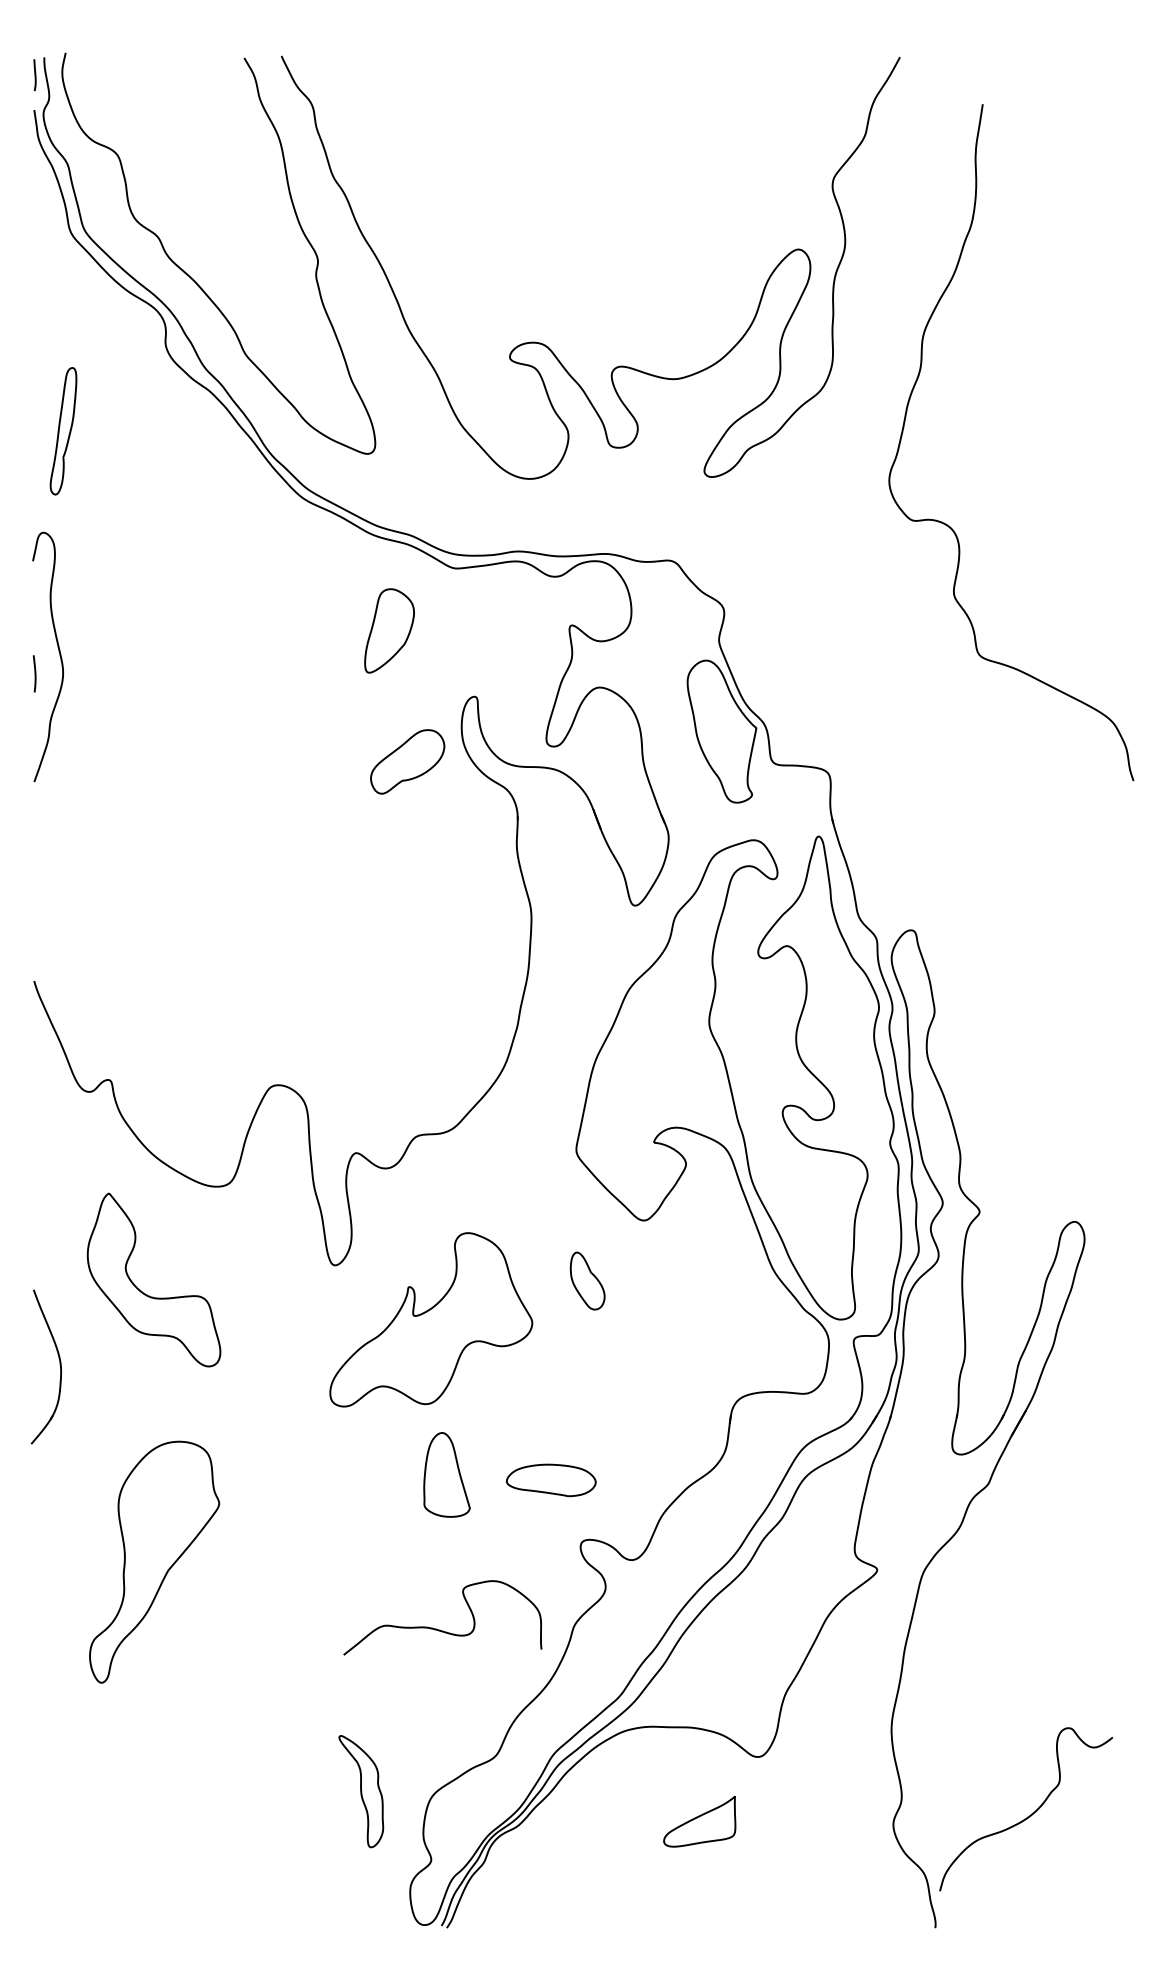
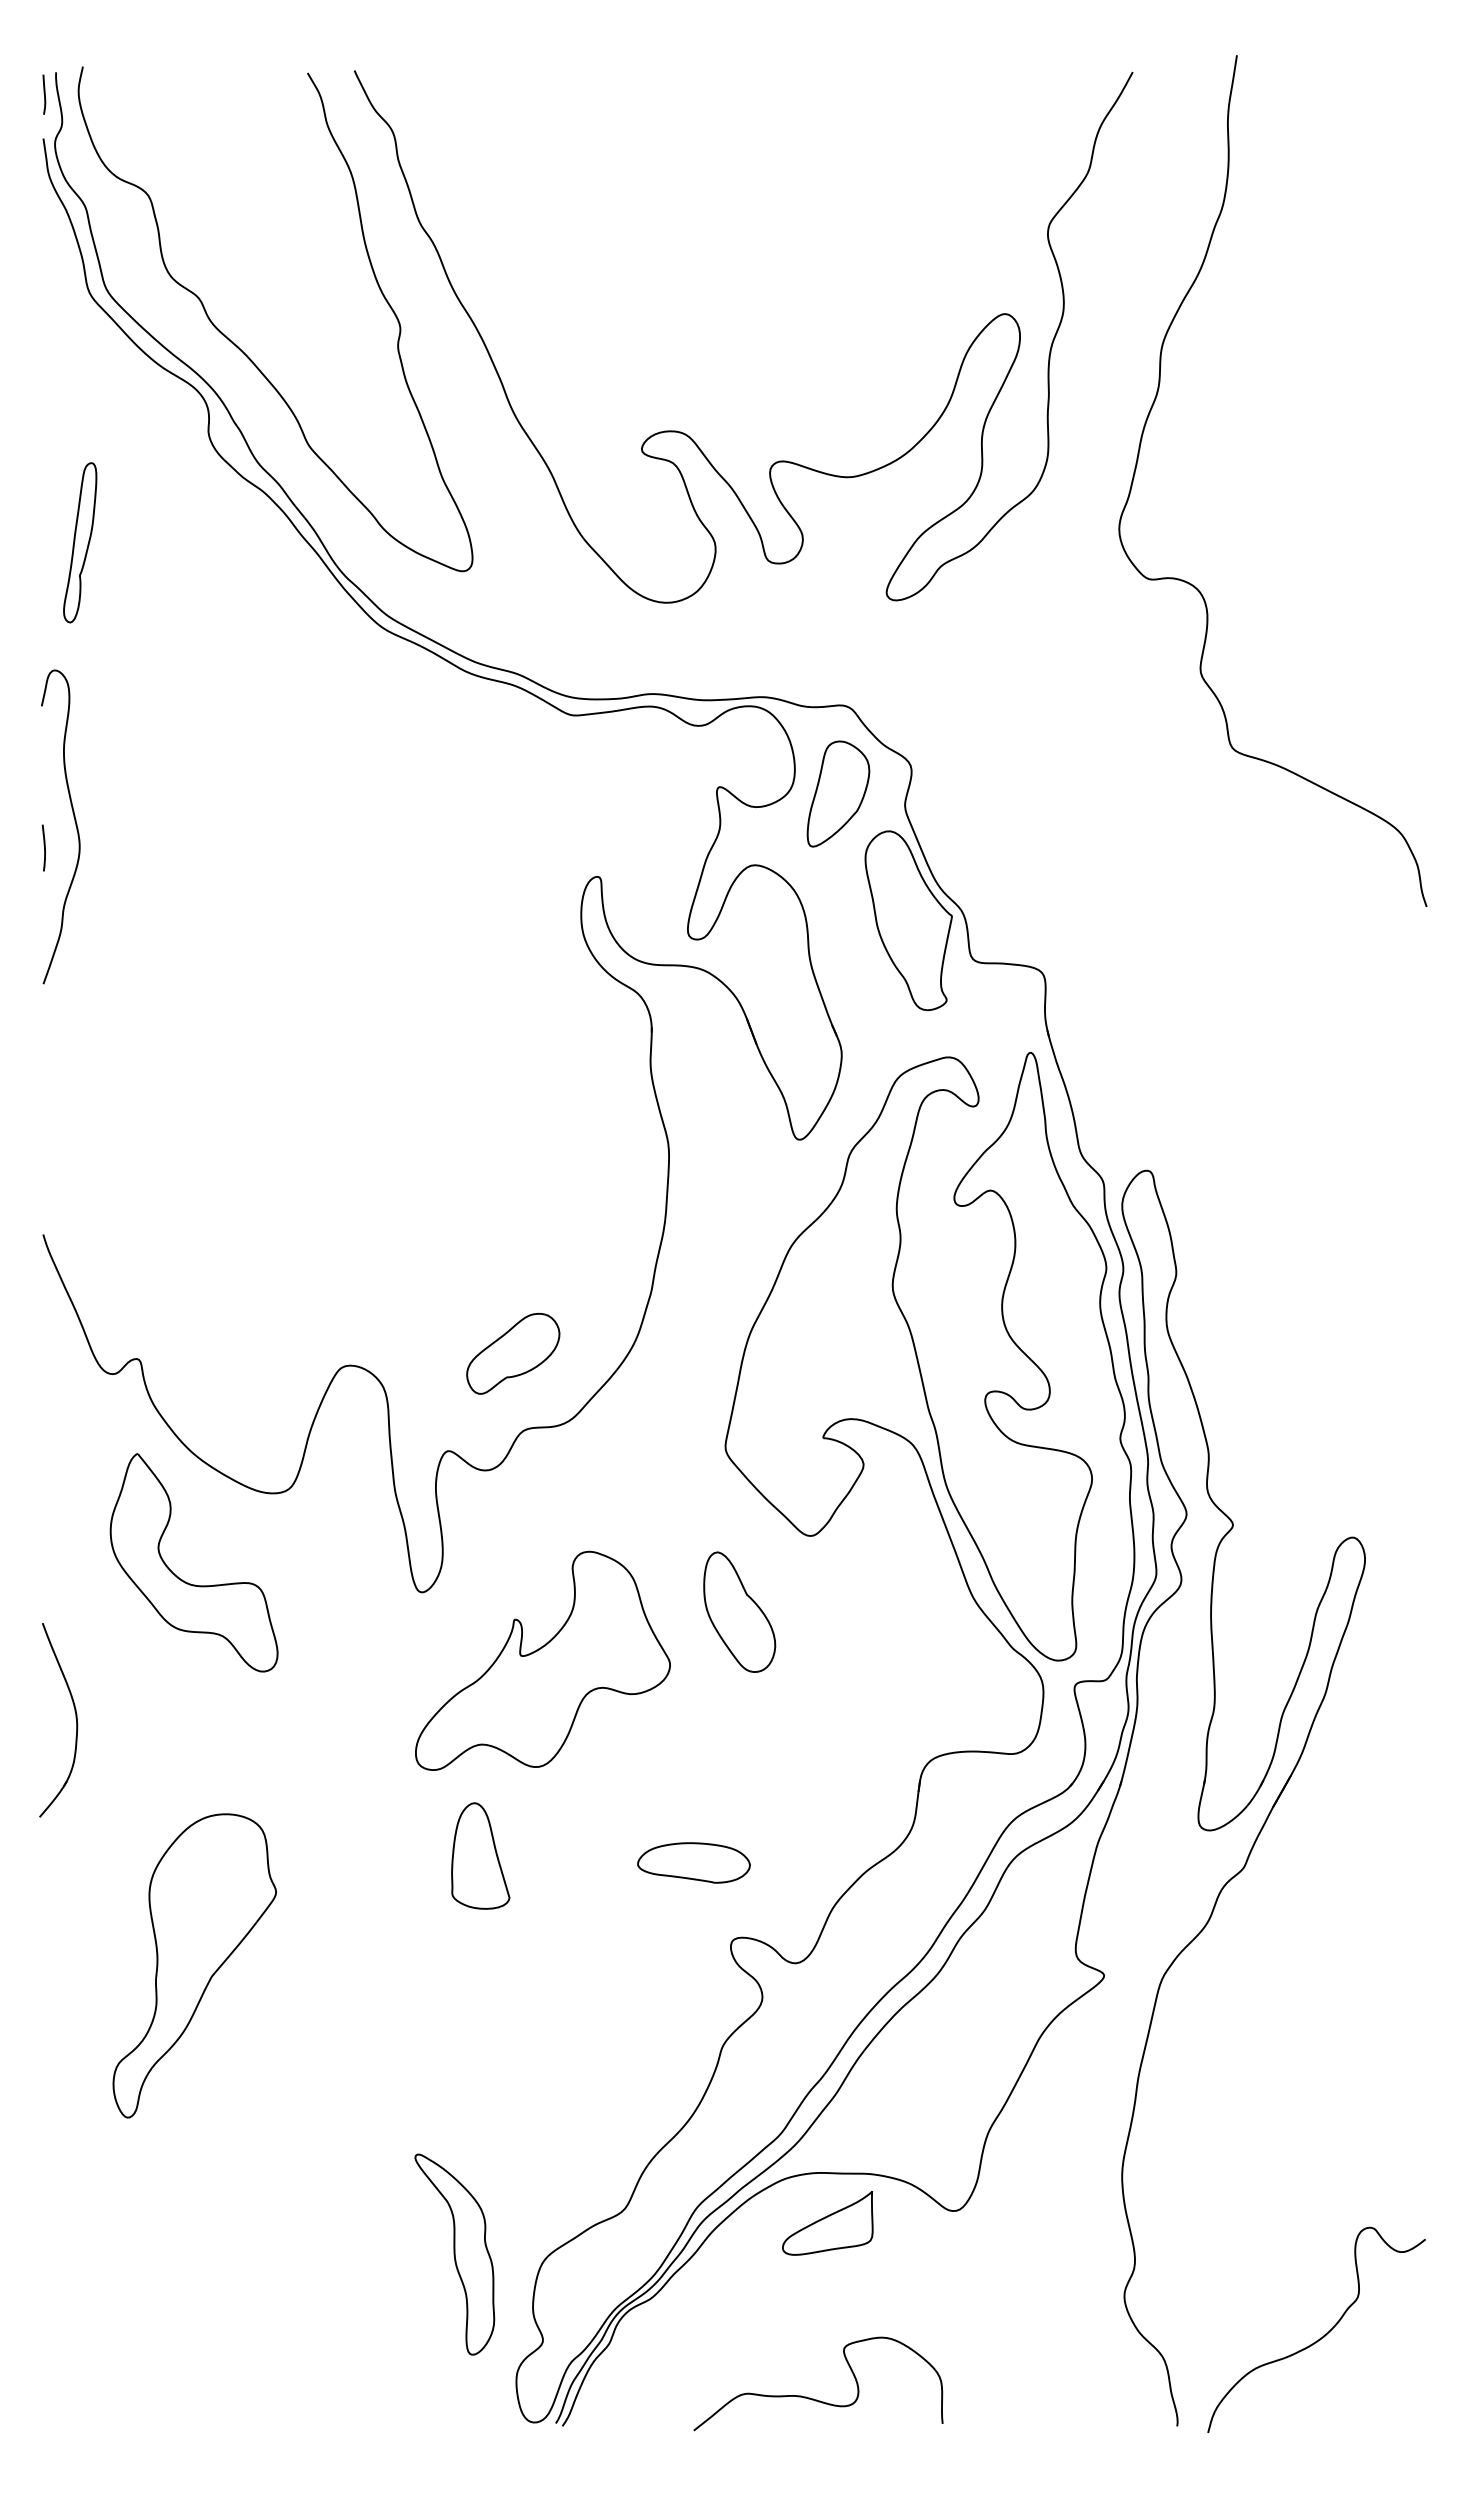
curve: (948, 524) -> (1193, 584), moved
part: (389, 630) -> (838, 793), moved
part: (407, 761) -> (513, 1353), moved
part: (587, 1280) -> (739, 1611), size x1.67
part: (146, 1294) -> (184, 1580), moved
part: (446, 1474) -> (480, 1855), moved
curve: (438, 1629) -> (813, 2398), moved
part: (360, 1791) -> (454, 2254), size x1.43
curve: (1029, 1815) -> (1320, 2337), moved
part: (699, 1821) -> (827, 2223), moved

